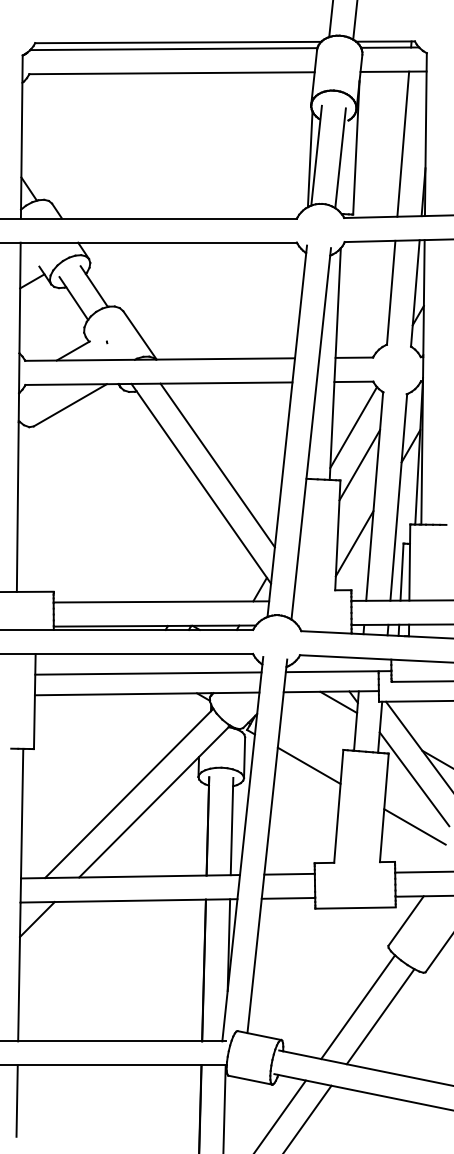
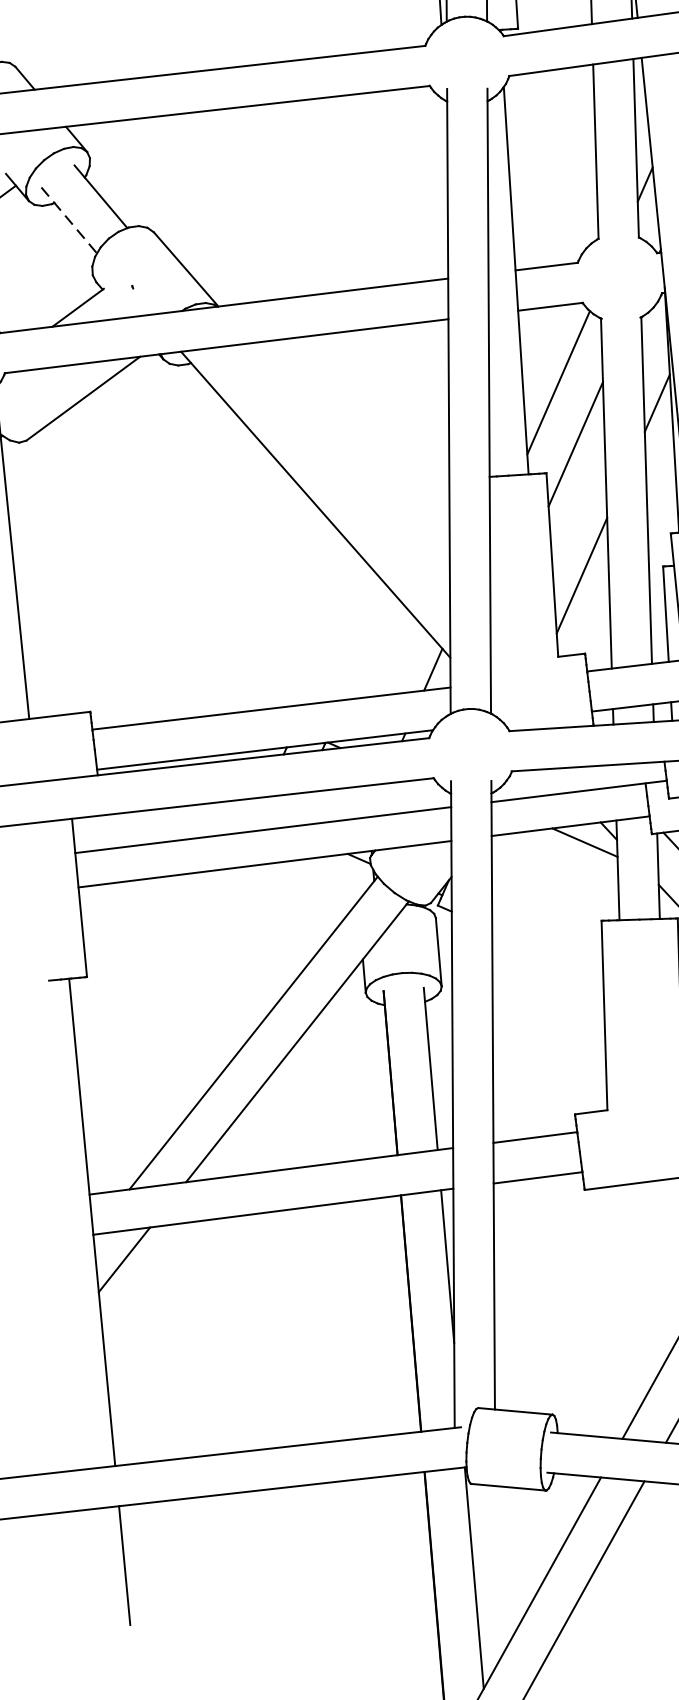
line: (73, 298) -> (68, 220), solid -> dashed
line: (217, 465) -> (339, 471), removed
line: (308, 765) -> (546, 953), removed

